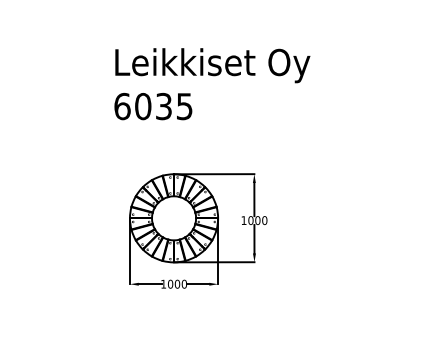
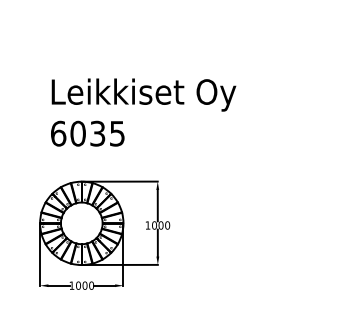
text: (212, 84) -> (143, 112), moved

